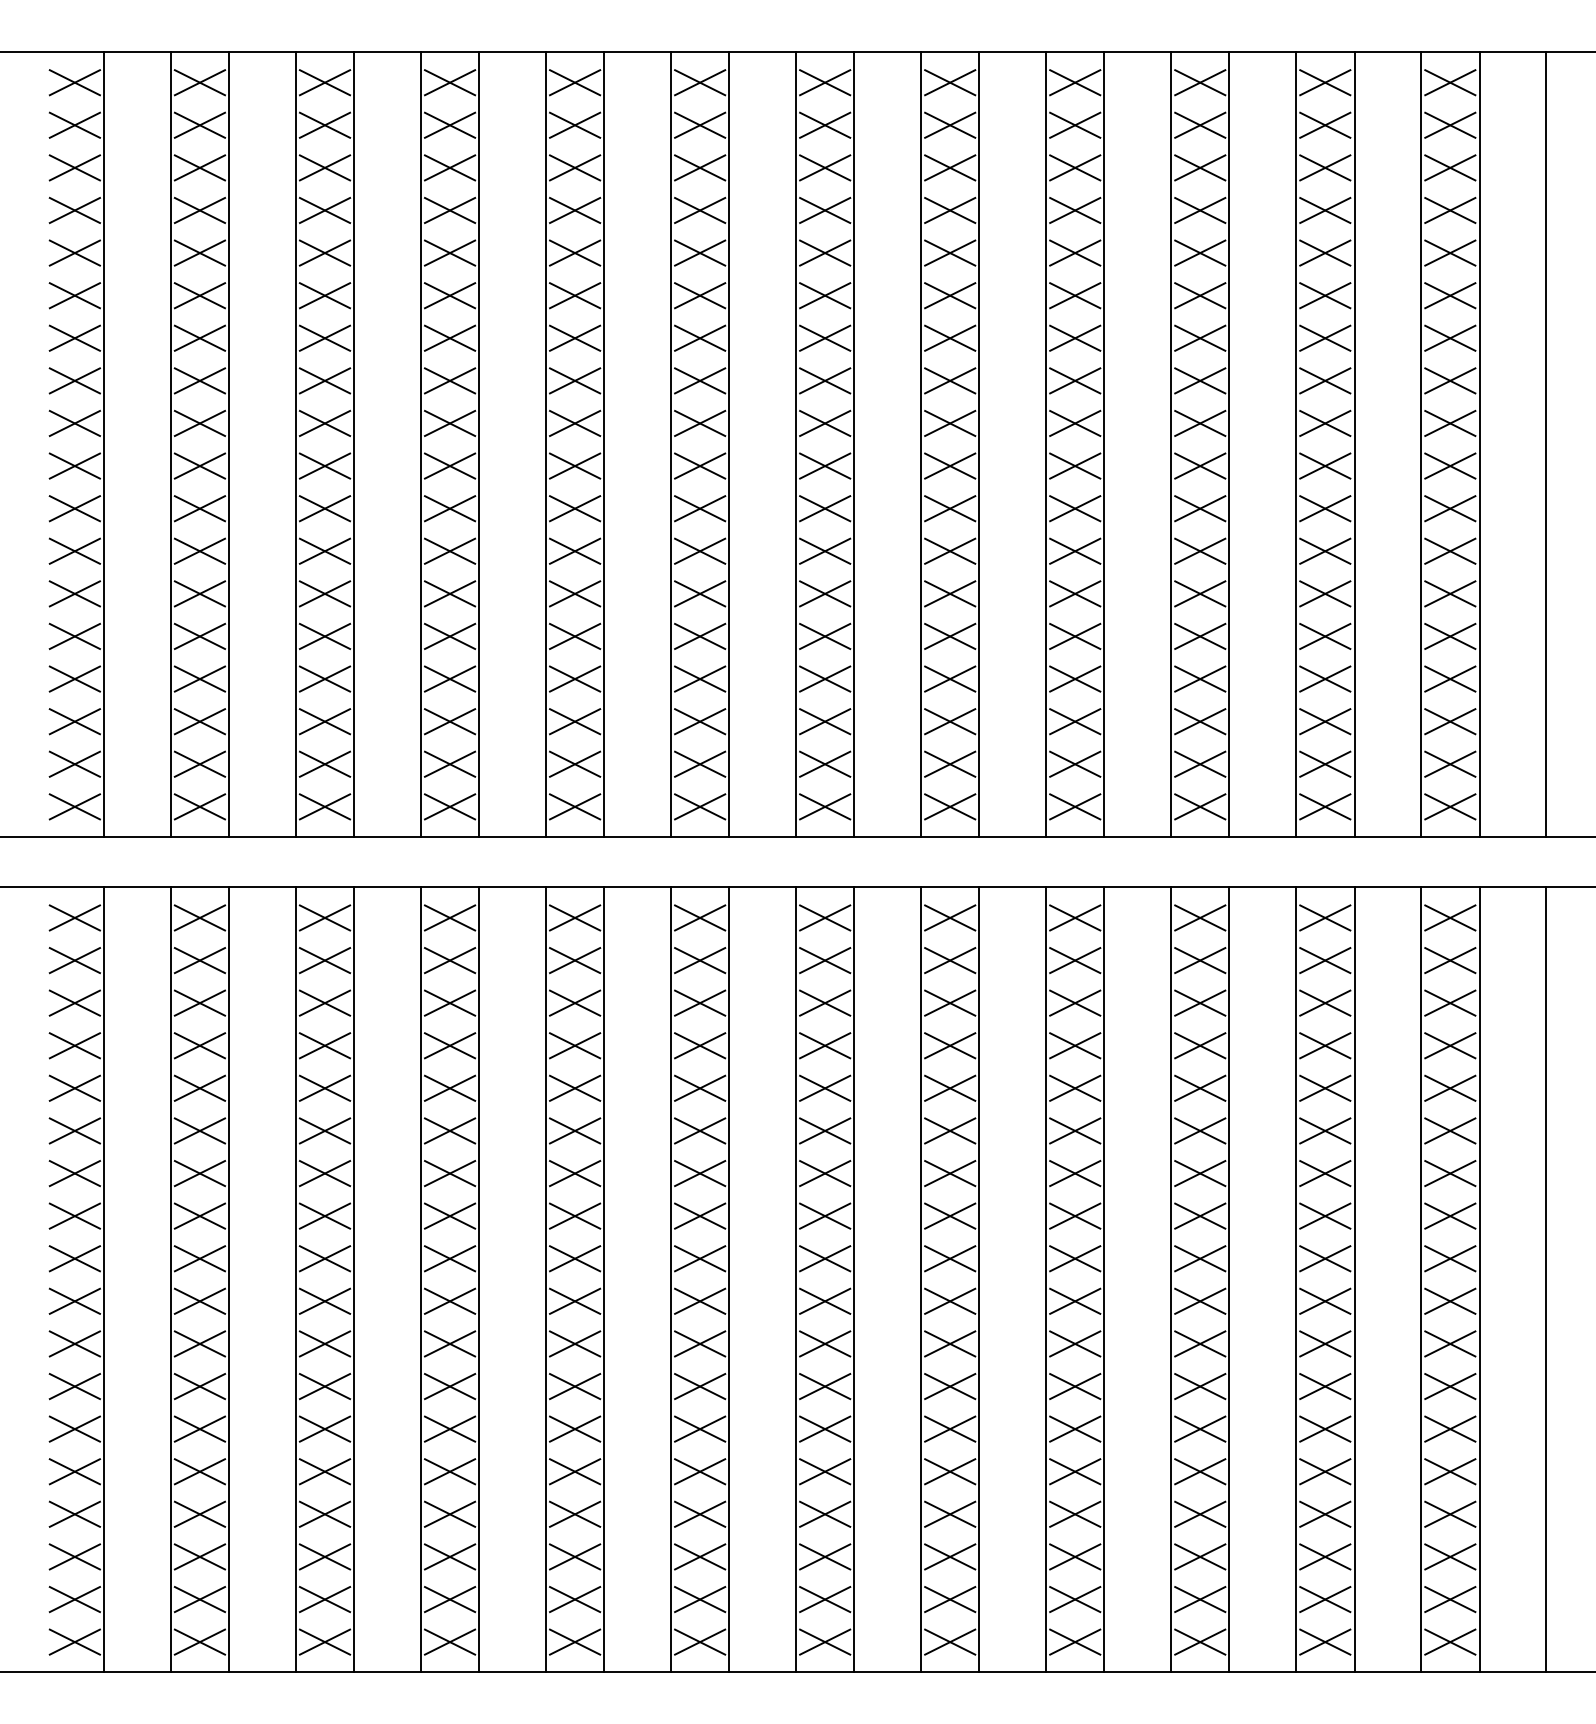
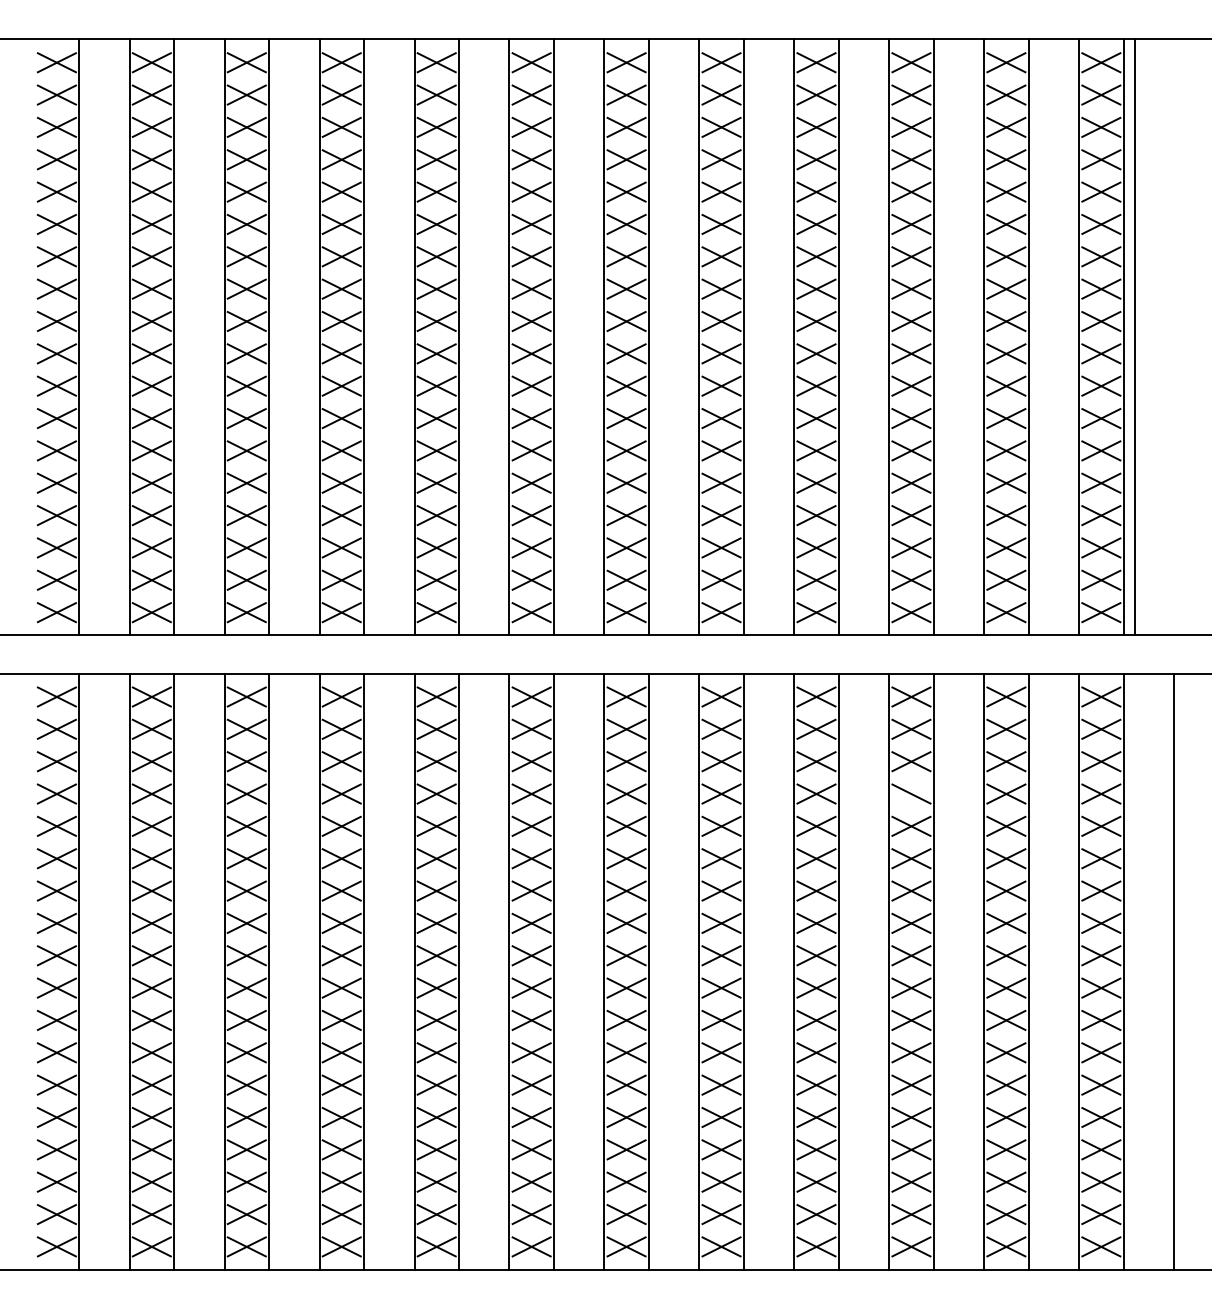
line: (1546, 444) -> (1135, 337), moved
line: (1200, 1045) -> (911, 793), removed

